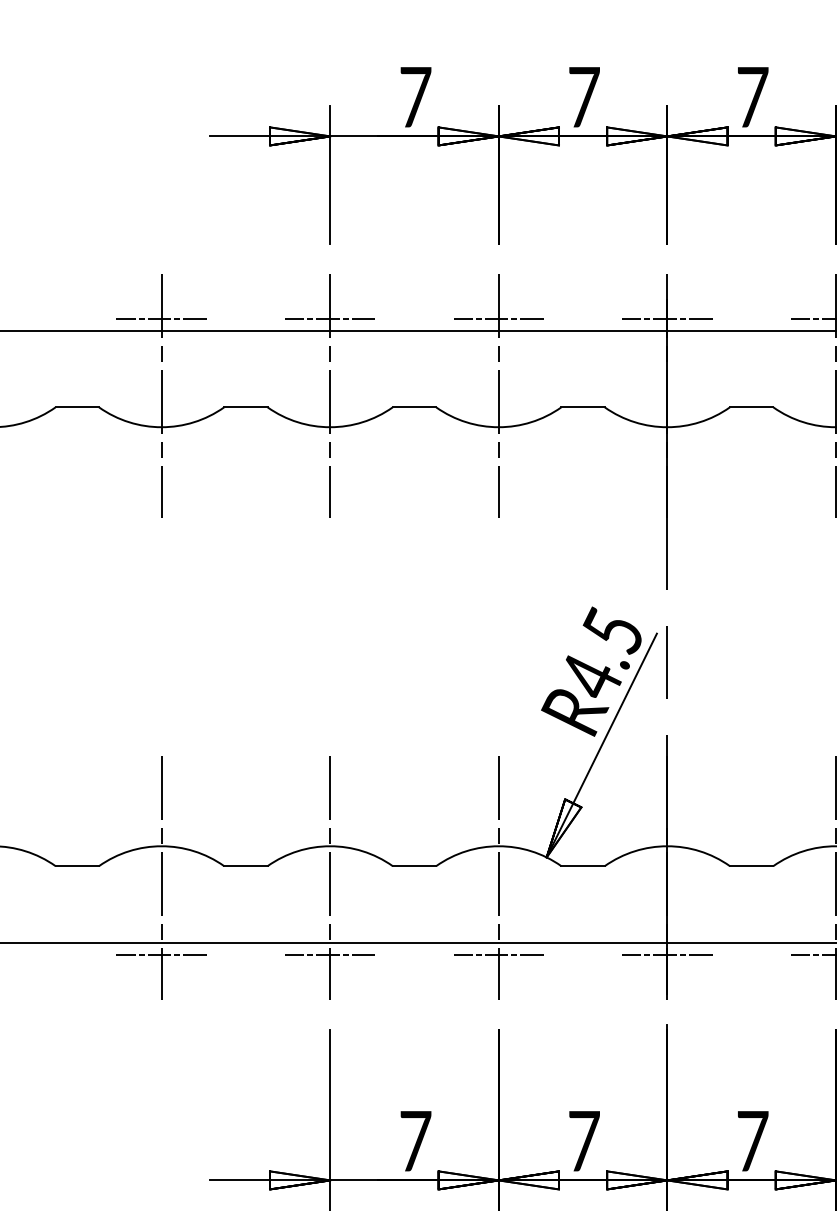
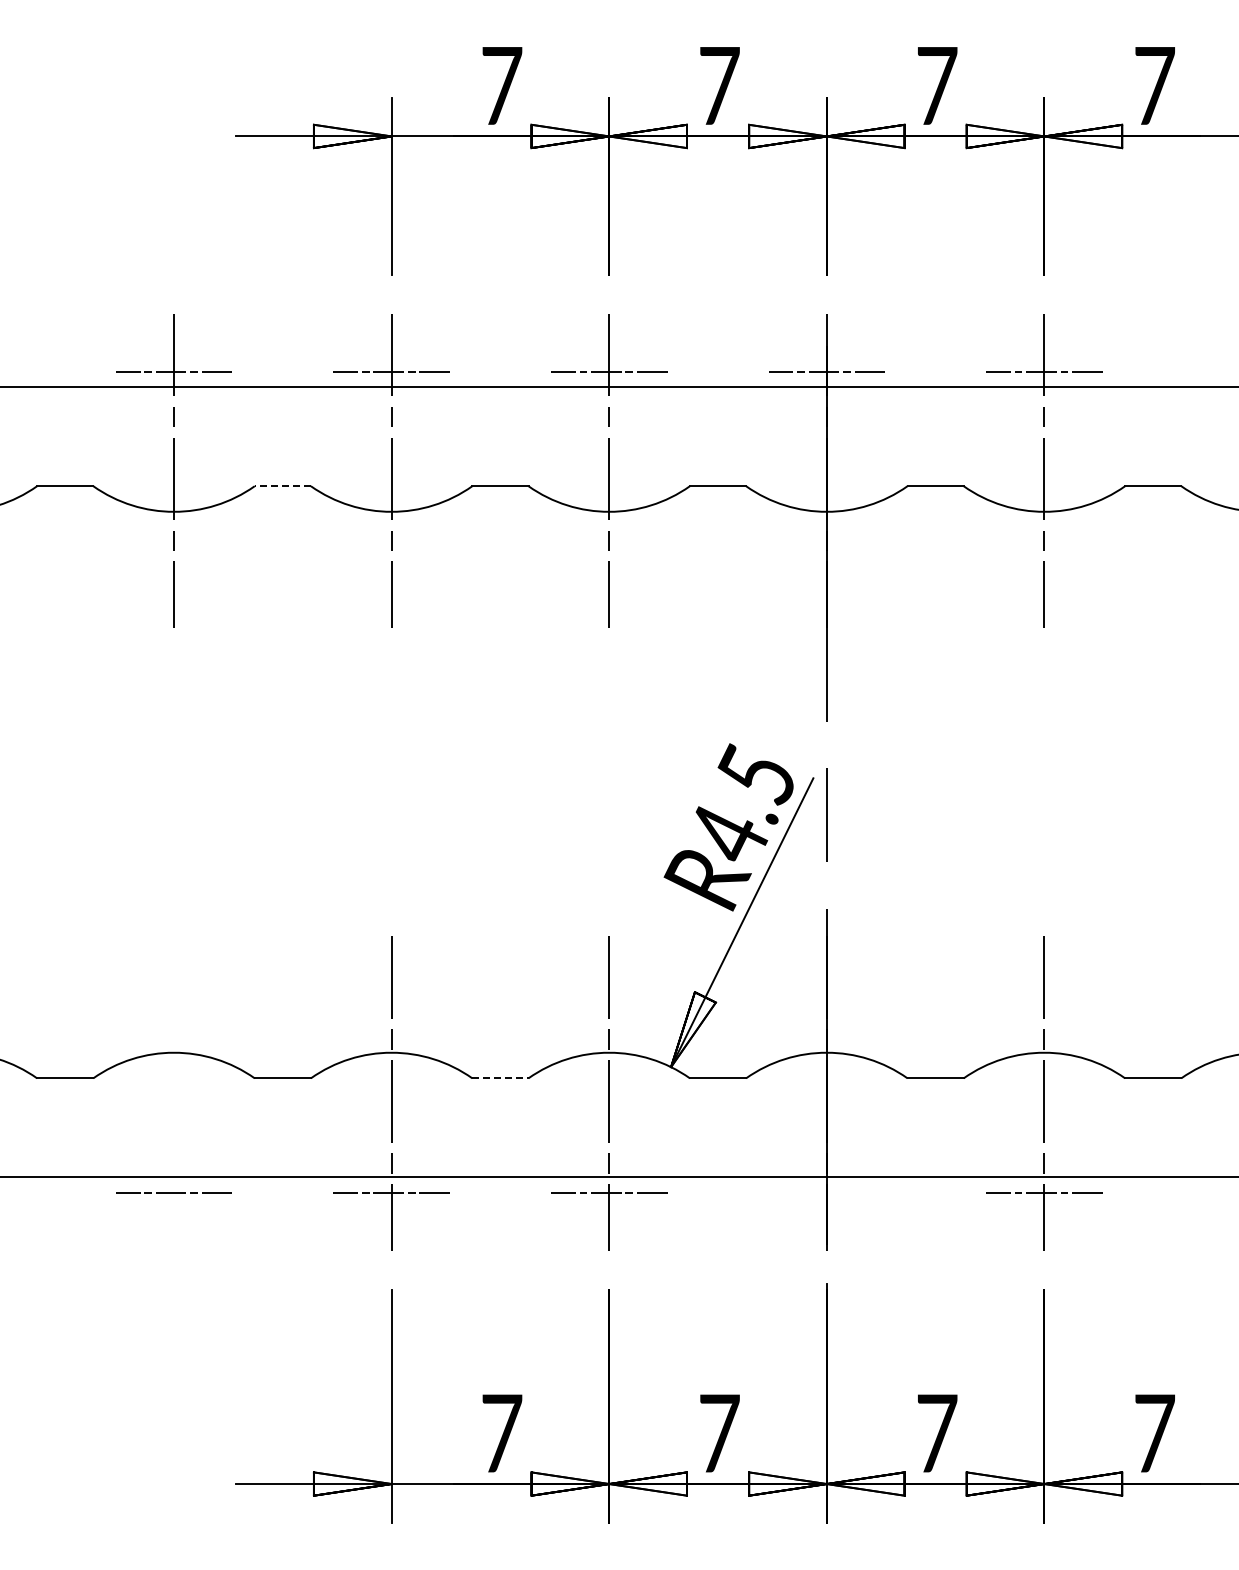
line: (245, 407) -> (282, 486), solid -> dashed
line: (414, 866) -> (500, 1078), solid -> dashed
line: (161, 877) -> (174, 1093), removed
line: (667, 954) -> (826, 1192), removed

